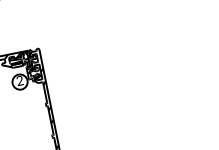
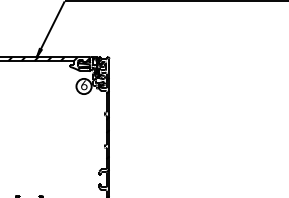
text: (20, 81) -> (84, 85), 2 -> 6

